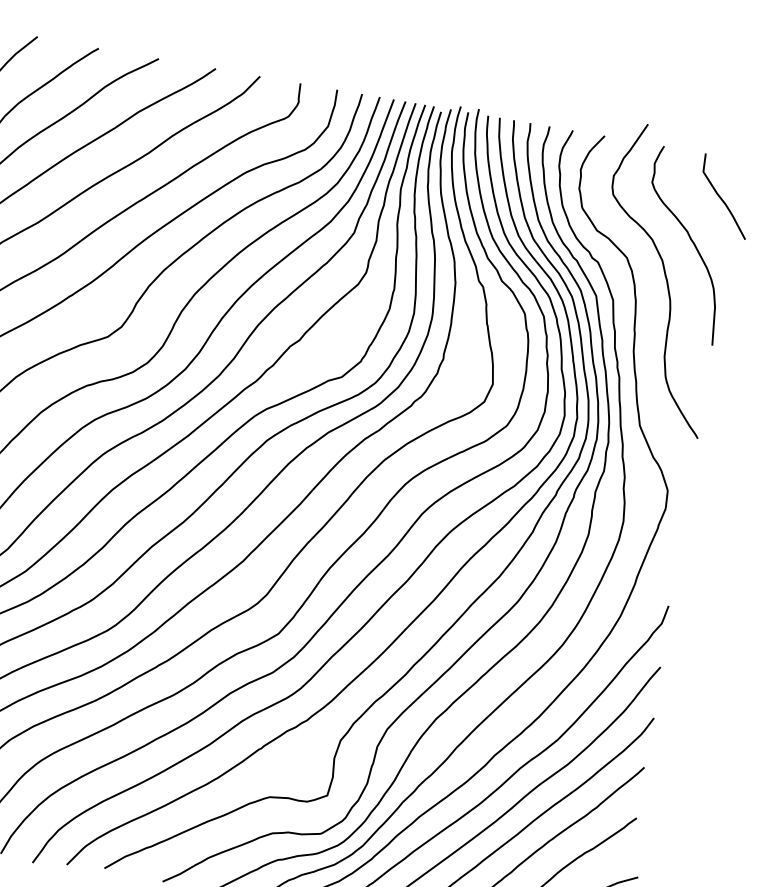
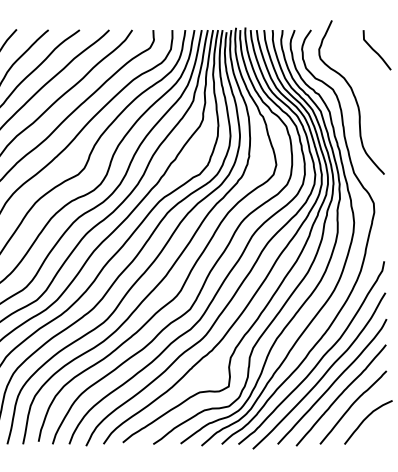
curve: (688, 238) -> (362, 74), removed

